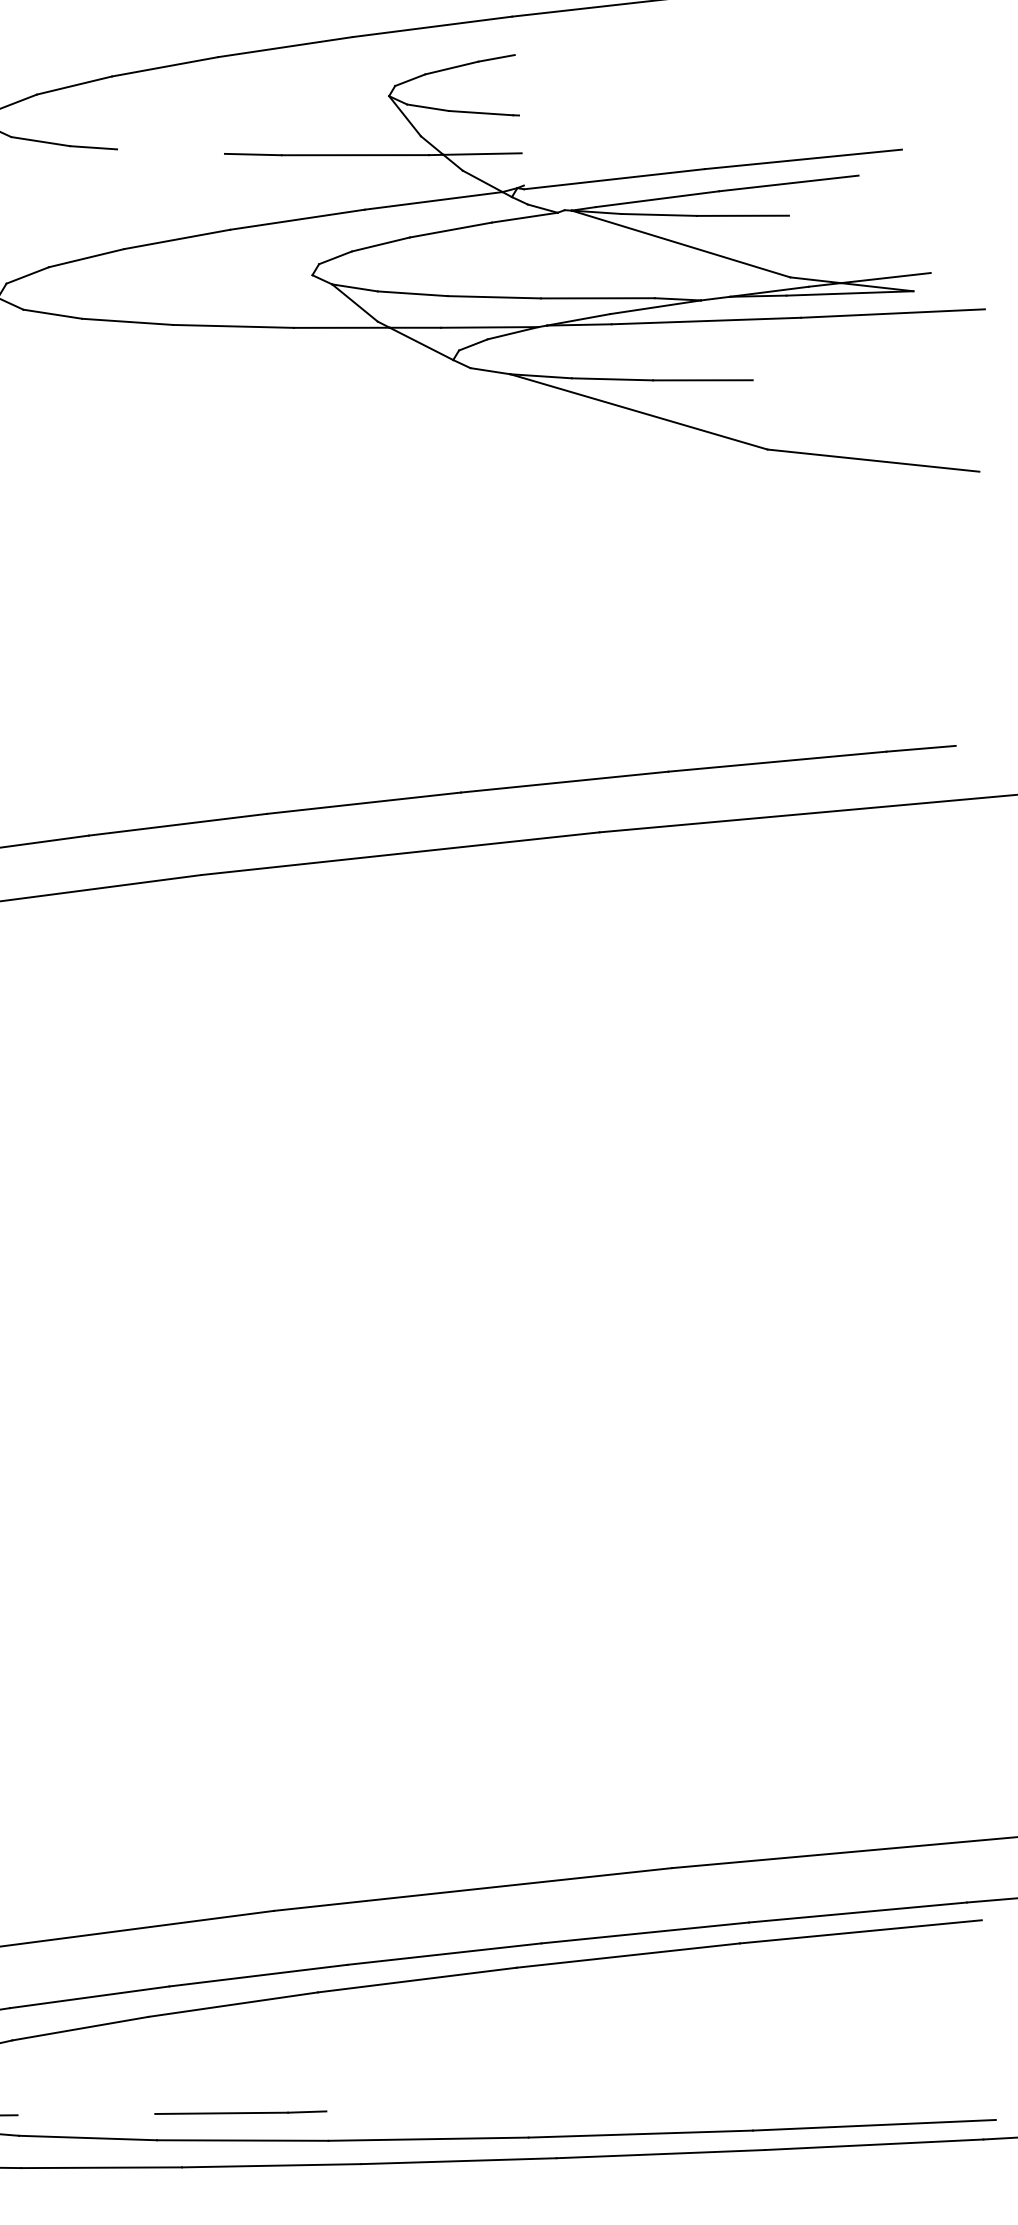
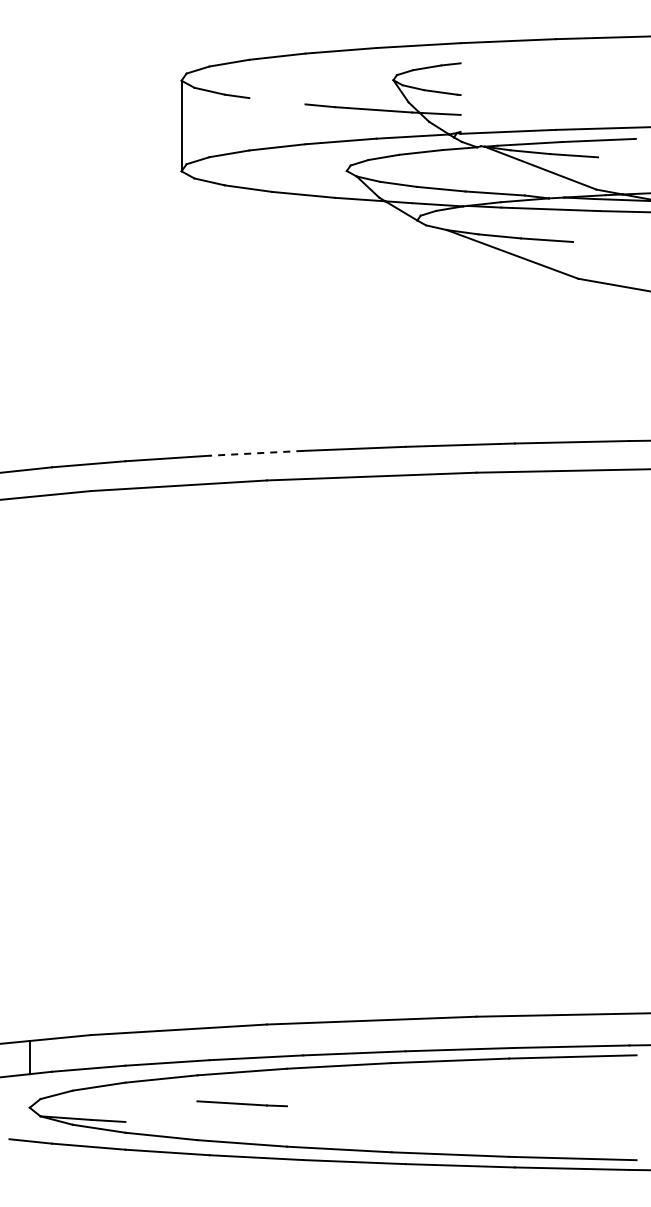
line: (178, 825) -> (256, 453), solid -> dashed
line: (239, 2112) -> (241, 1103), moved

